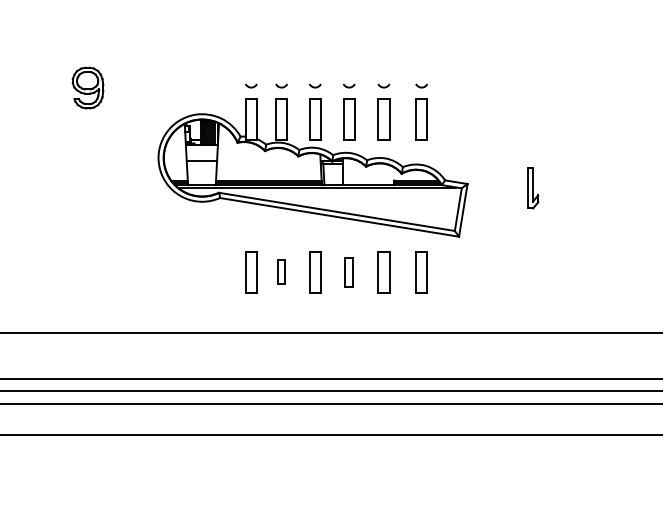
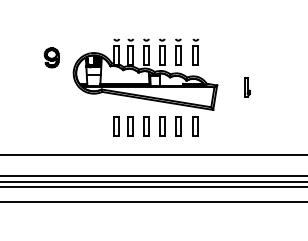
part: (87, 87) -> (51, 57), moved
part: (280, 272) -> (130, 126), size x1.67
part: (349, 272) -> (162, 126), size x1.43

